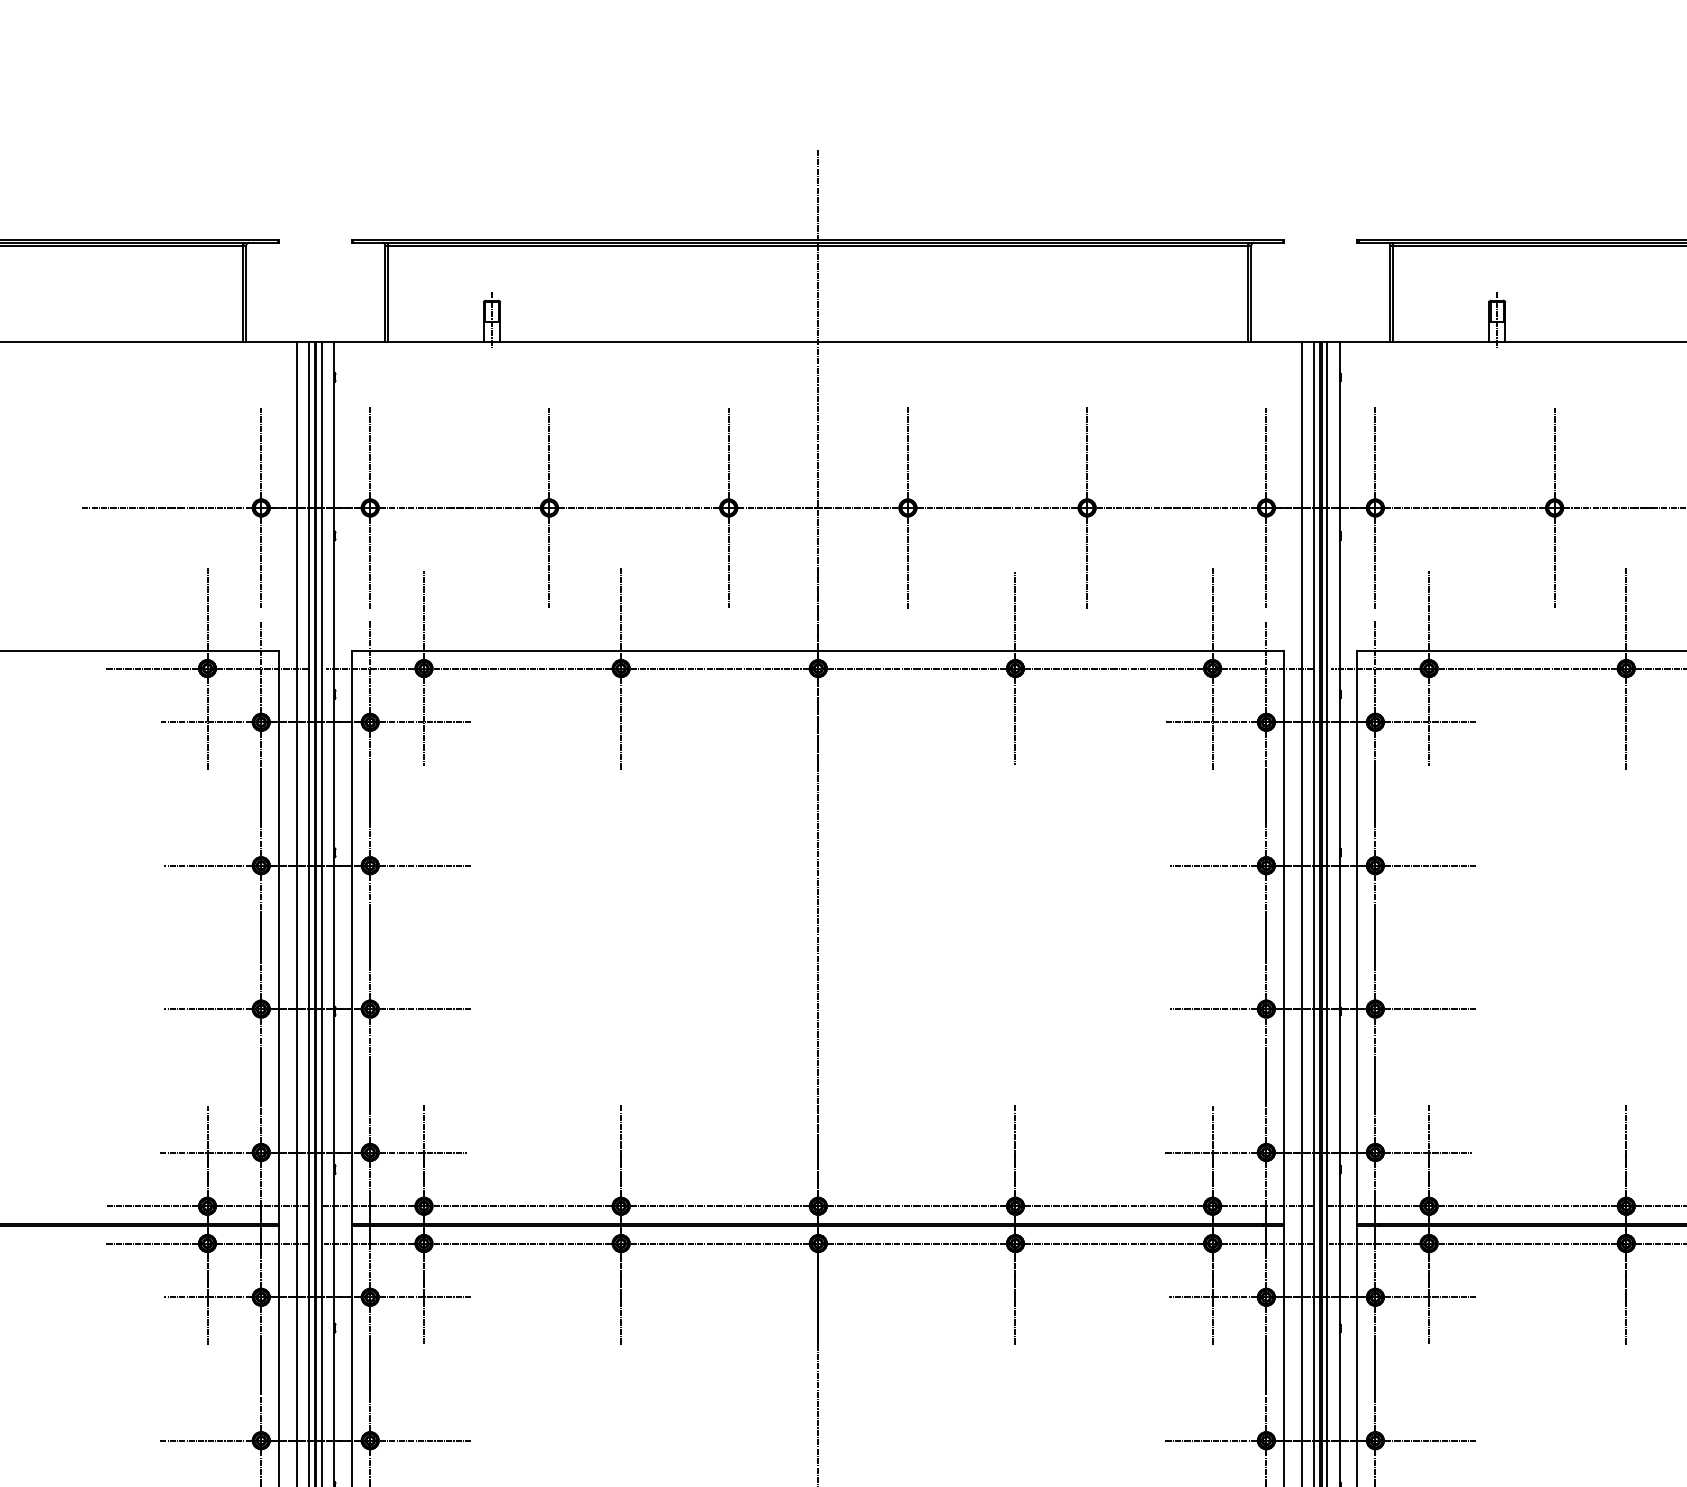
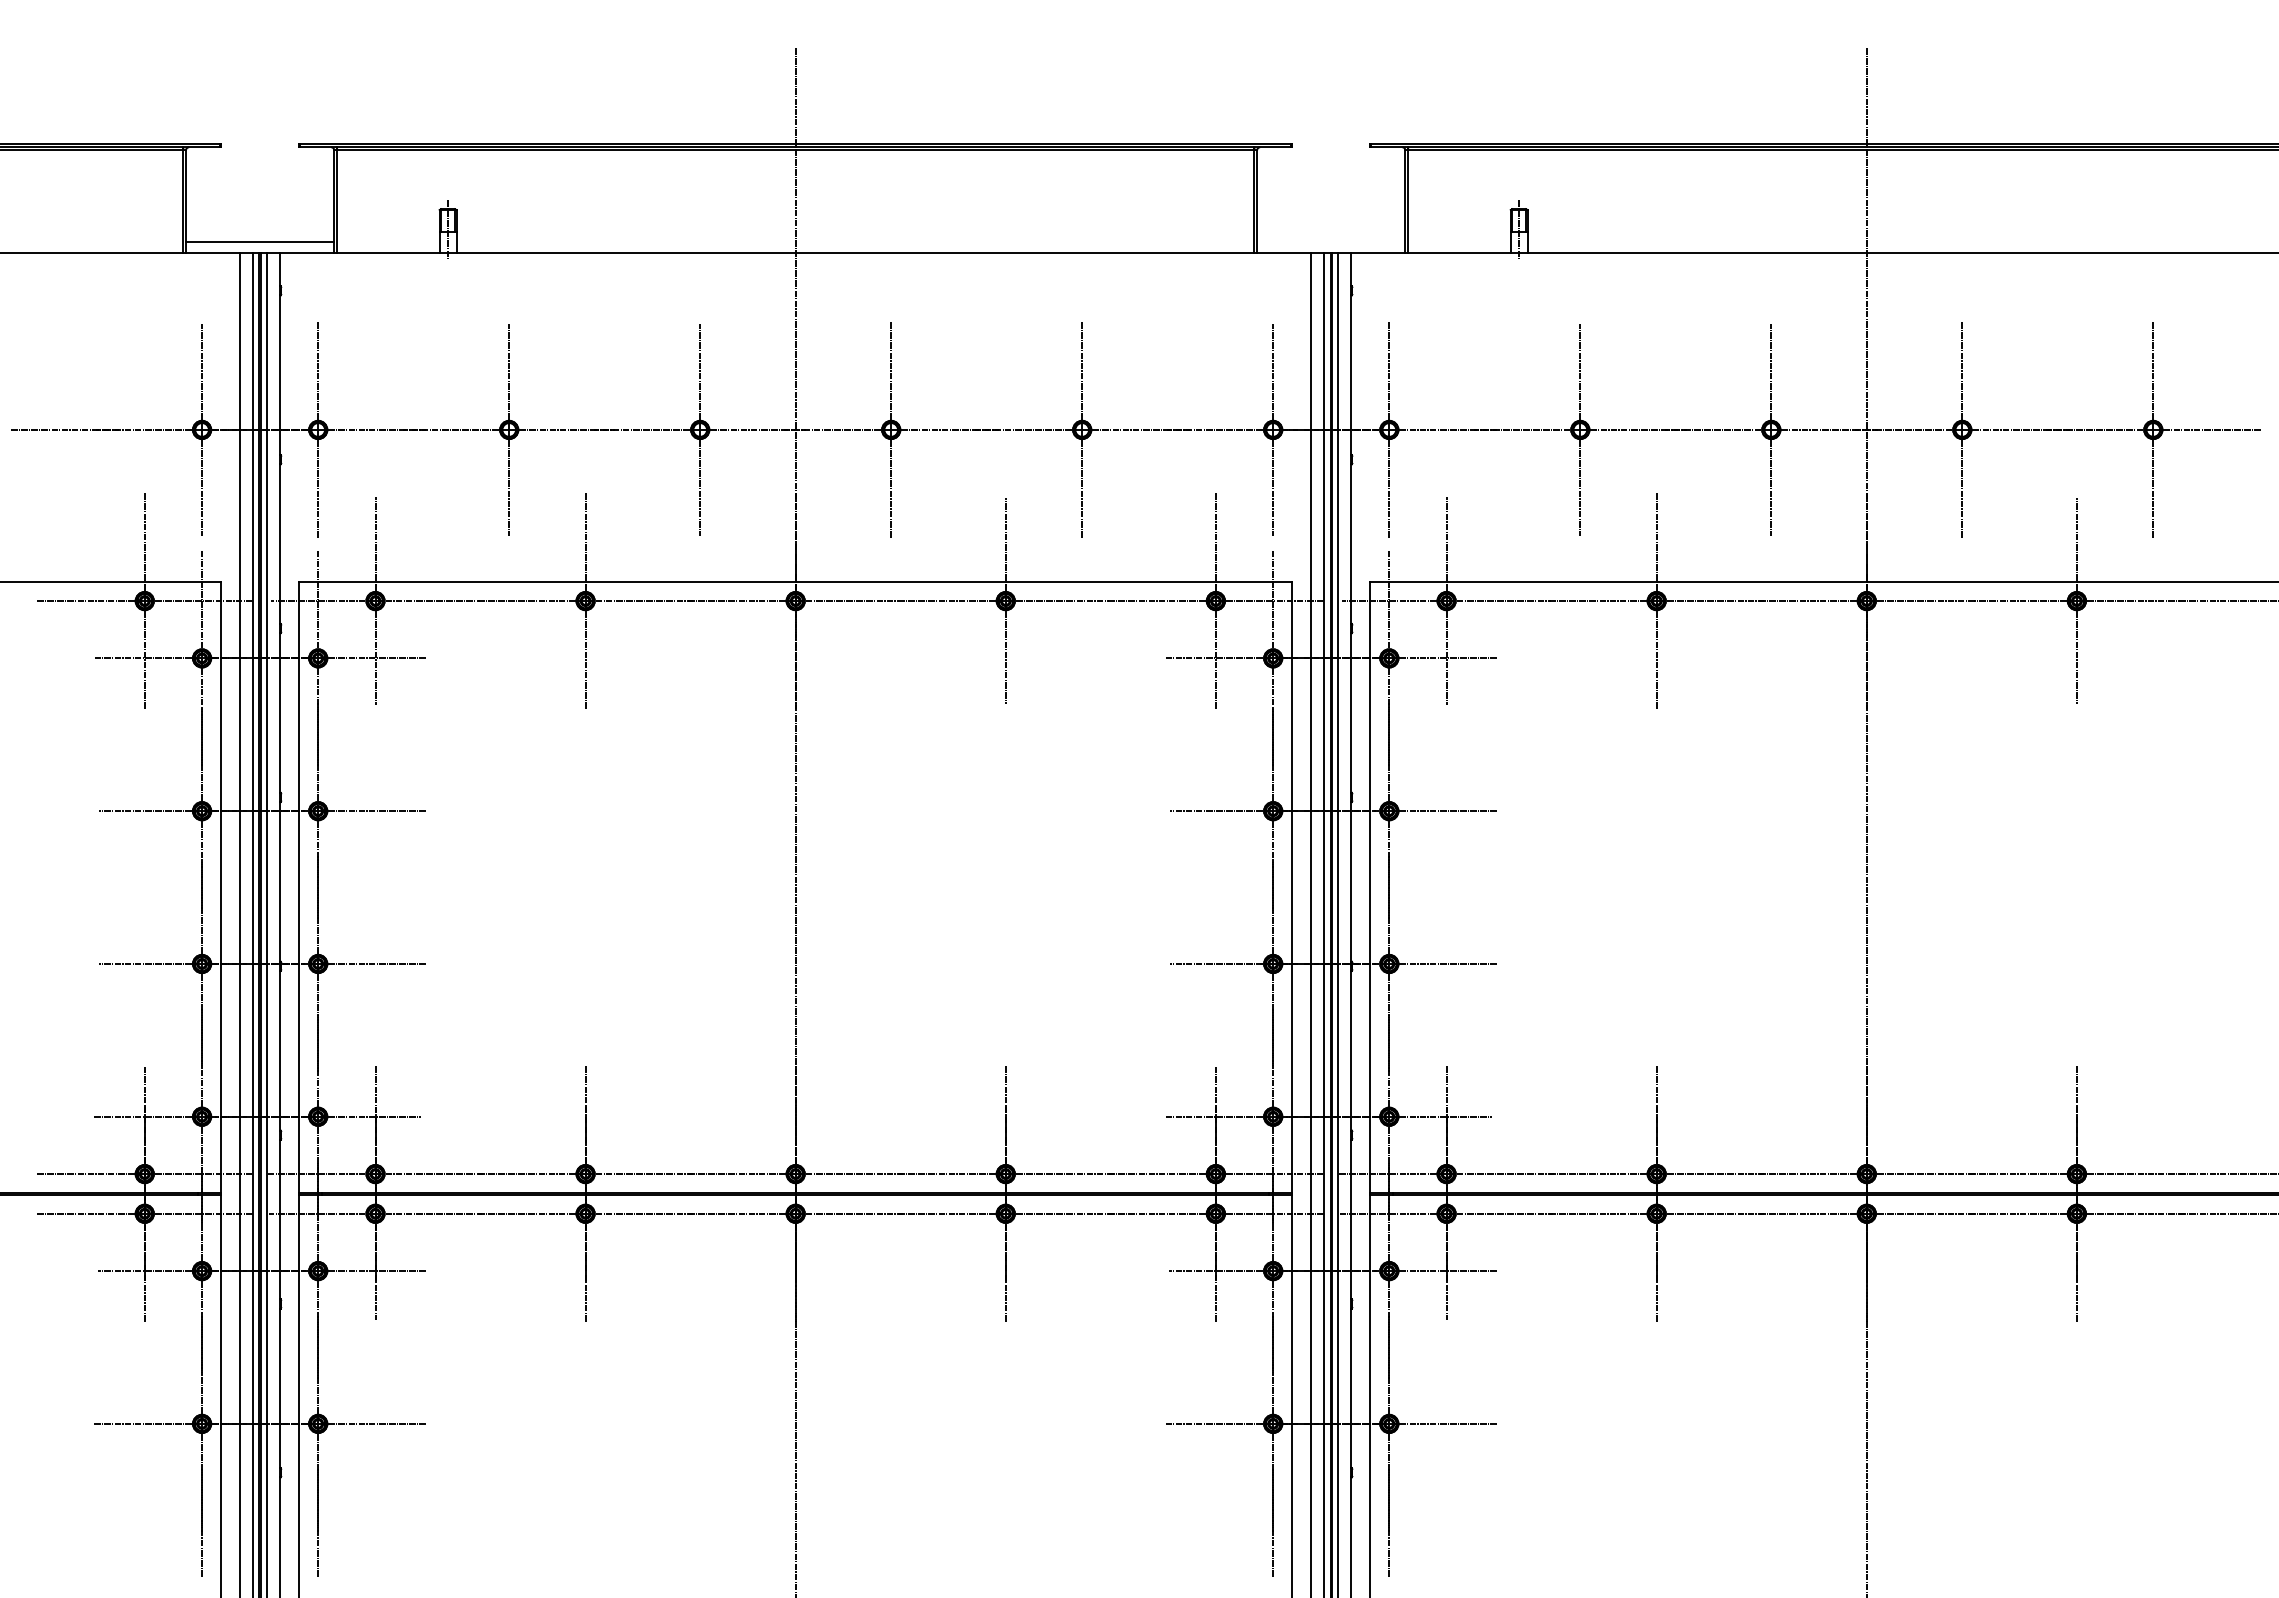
line: (316, 332) -> (260, 242), added

